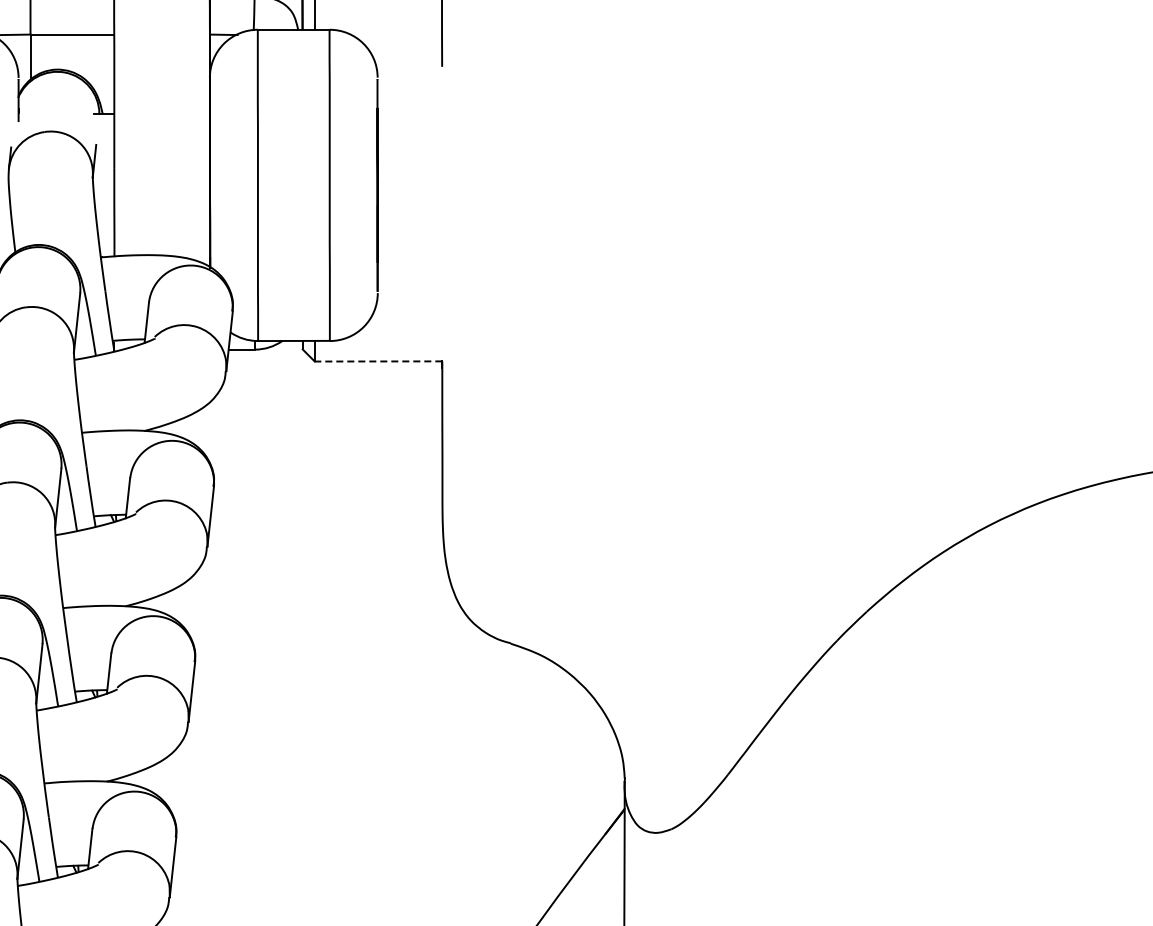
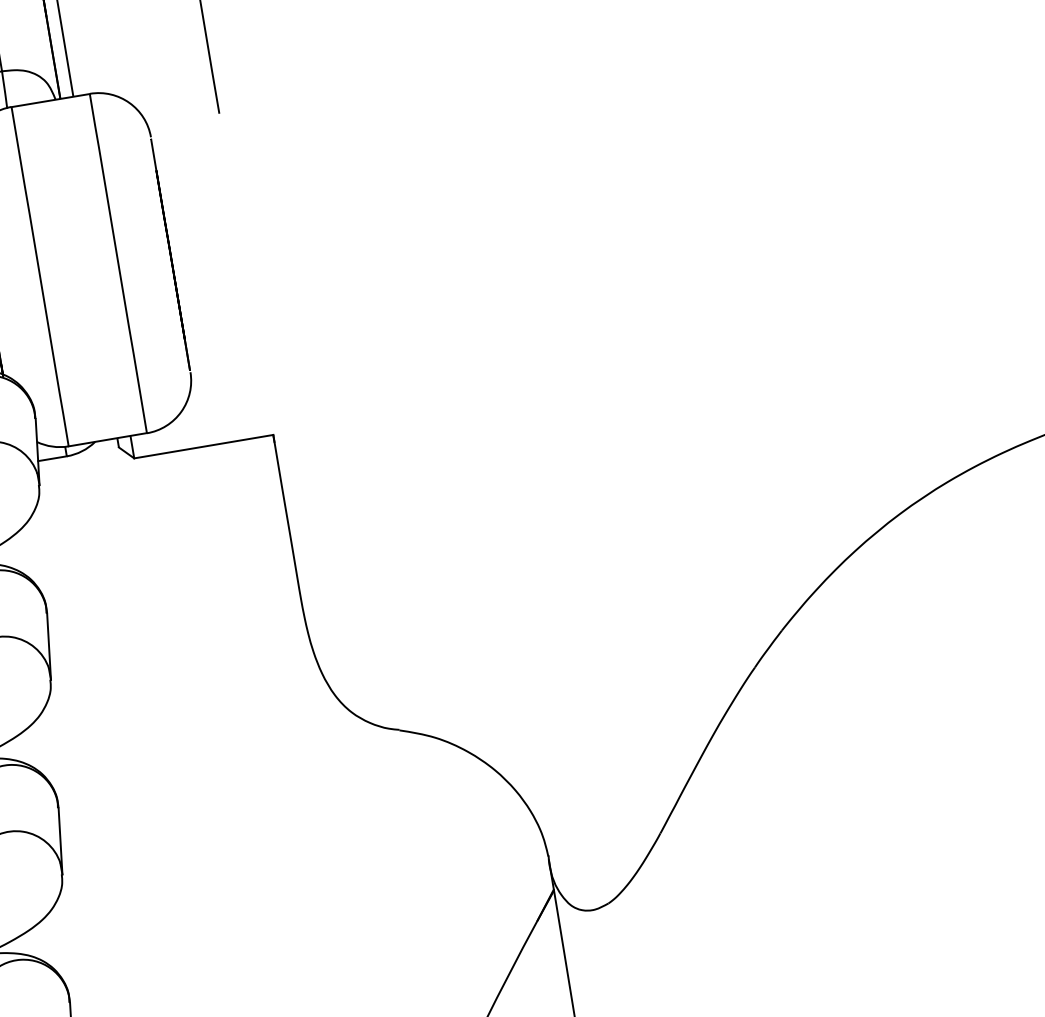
line: (378, 361) -> (203, 446), dashed -> solid

